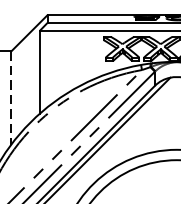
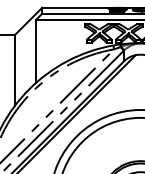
line: (10, 99) -> (14, 71), dashed -> solid

